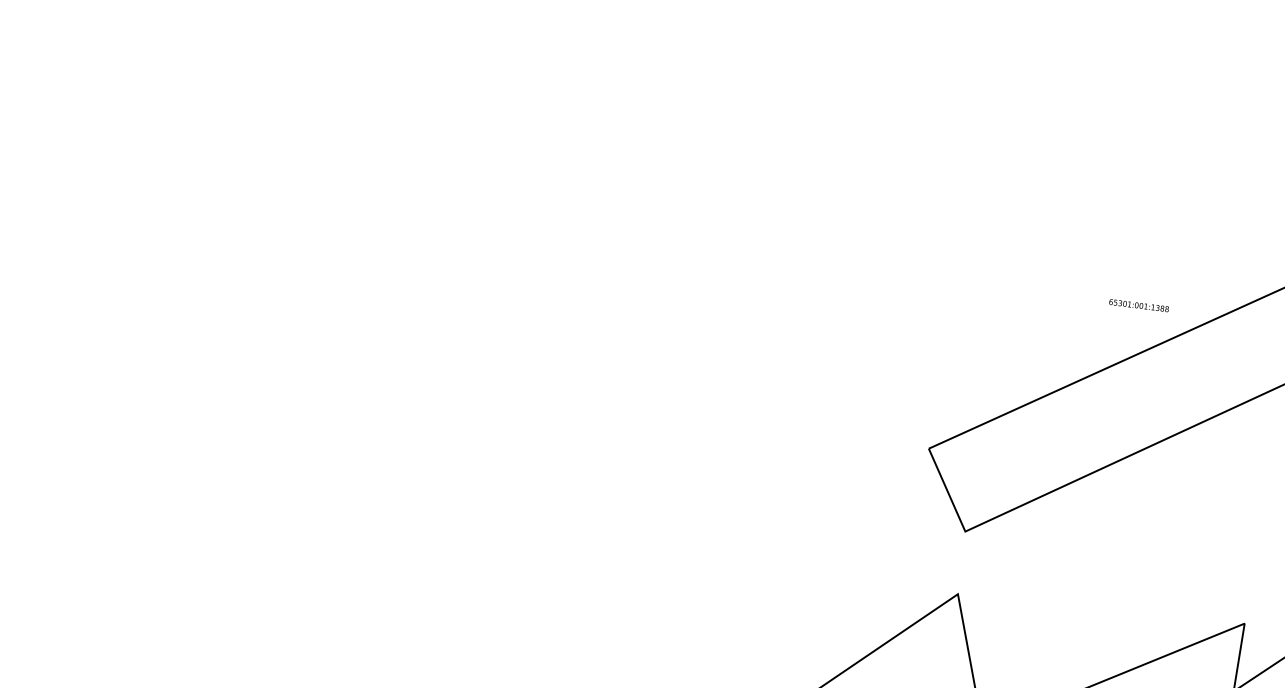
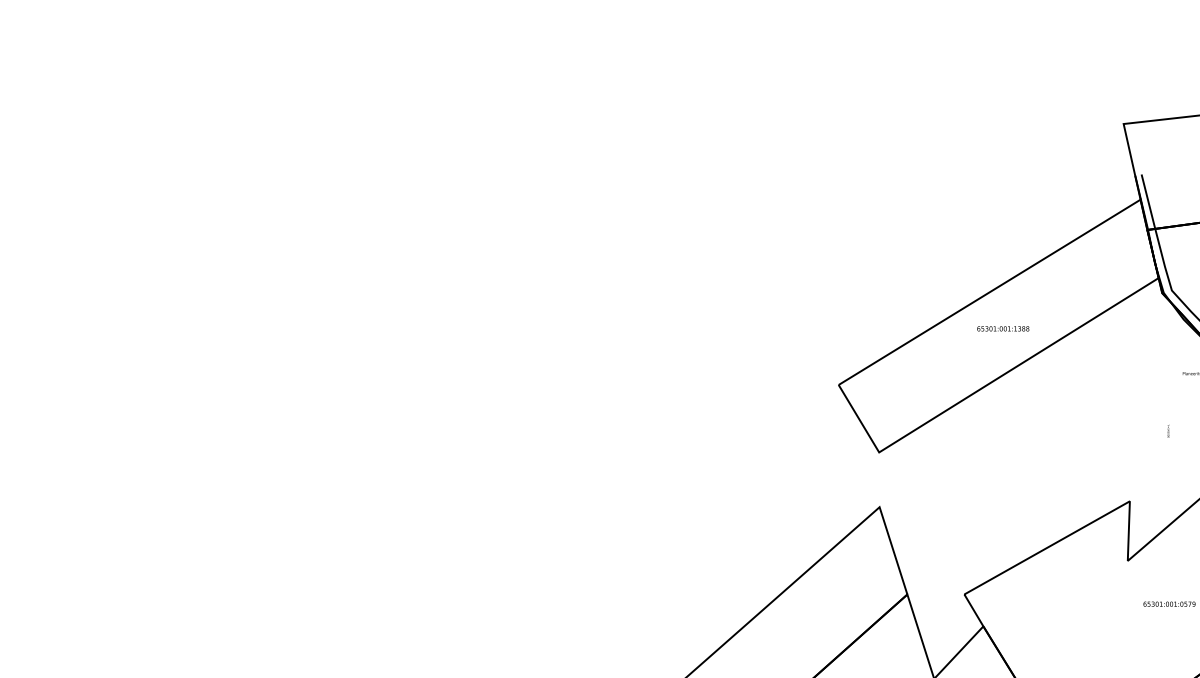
text: (1139, 305) -> (1003, 328), moved

